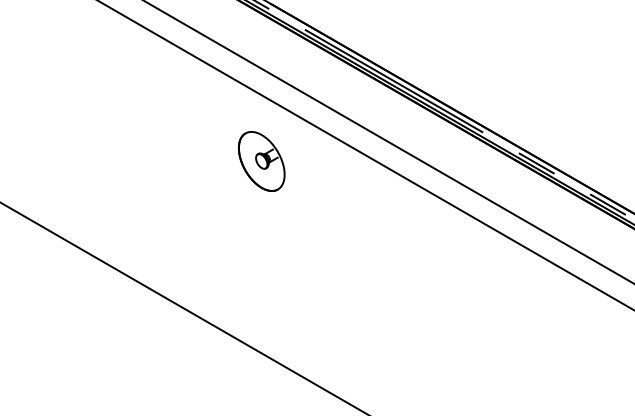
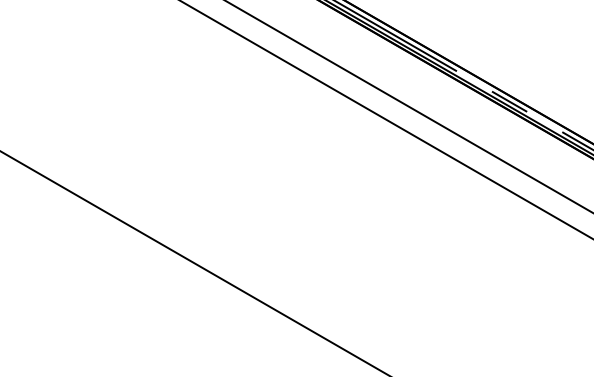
part: (261, 161) -> (238, 99), removed

